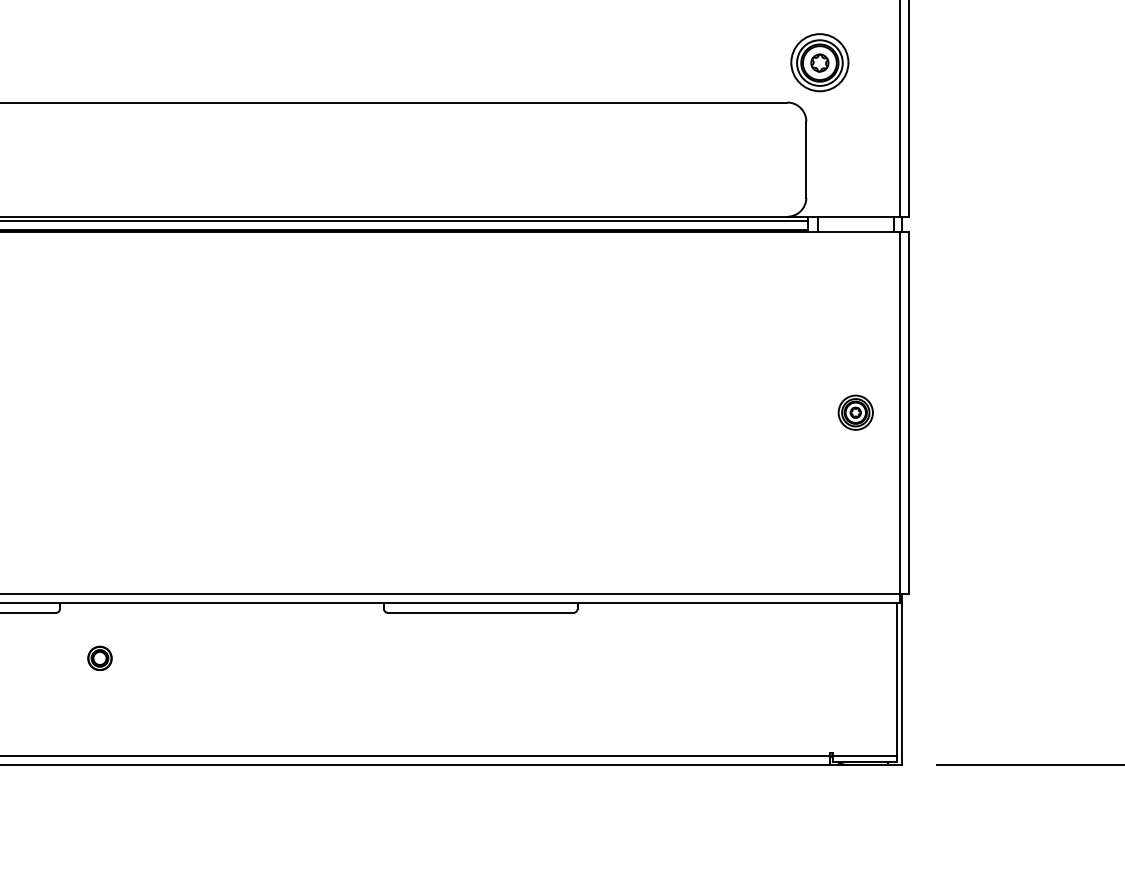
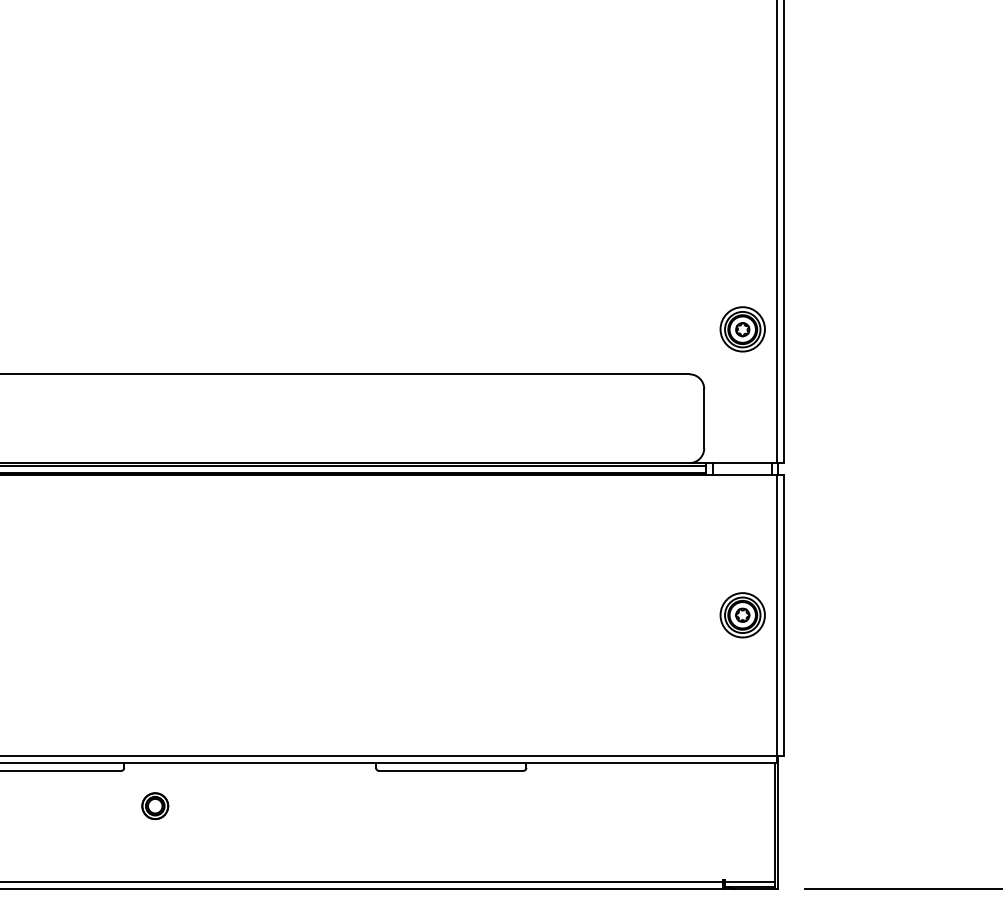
part: (819, 62) -> (742, 329), moved
part: (855, 412) -> (742, 615), size x1.67
part: (100, 658) -> (155, 806), size x1.43

